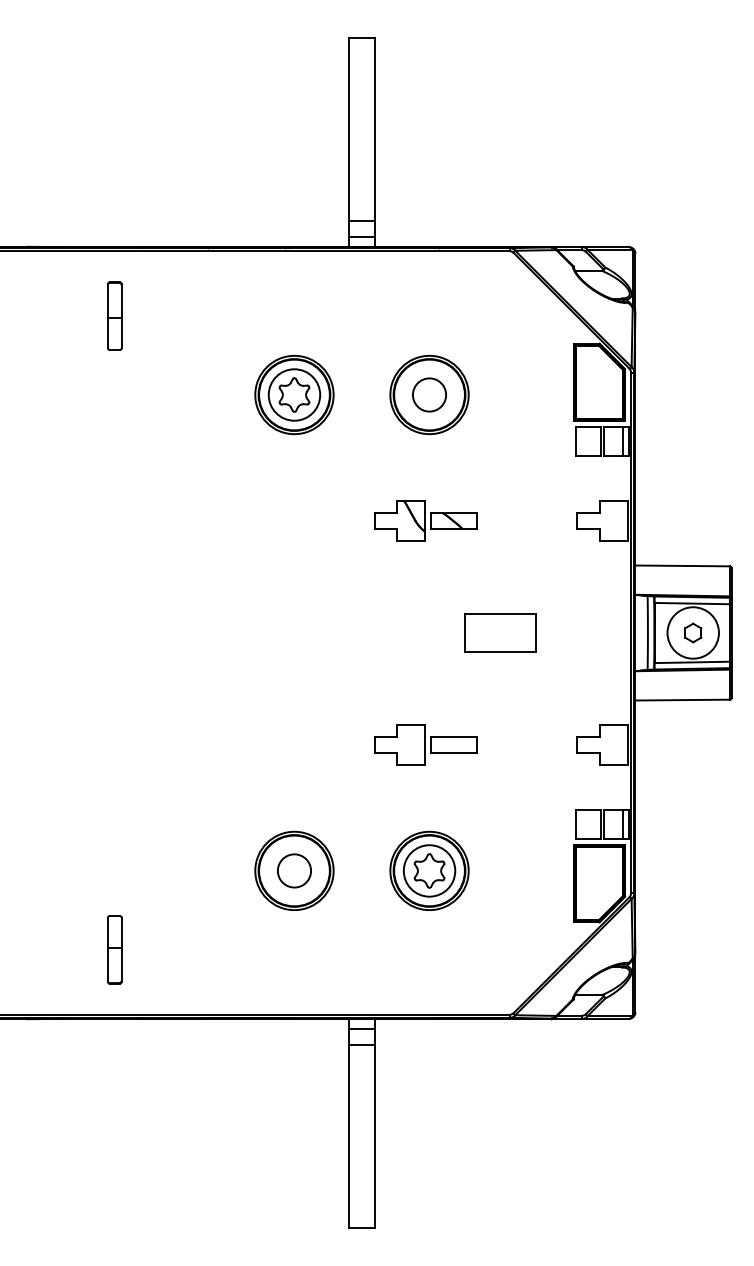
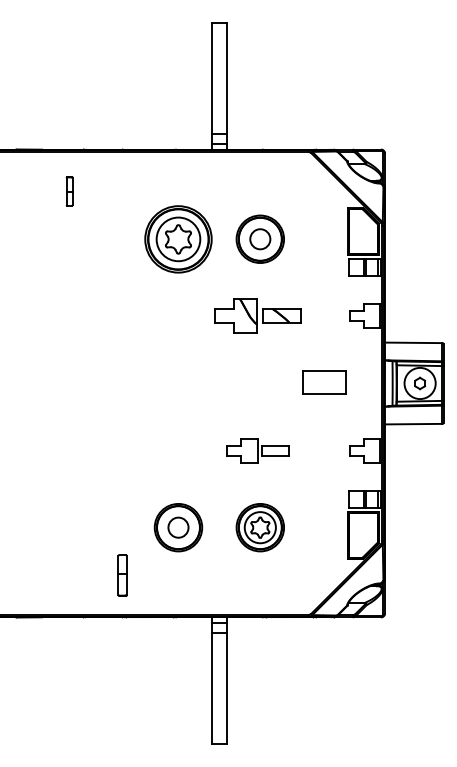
part: (114, 316) -> (69, 191), size x0.7
part: (294, 393) -> (178, 238), size x1.4
part: (424, 520) -> (257, 315), size x1.4
part: (500, 633) -> (324, 382), moved
part: (114, 949) -> (122, 575), moved

